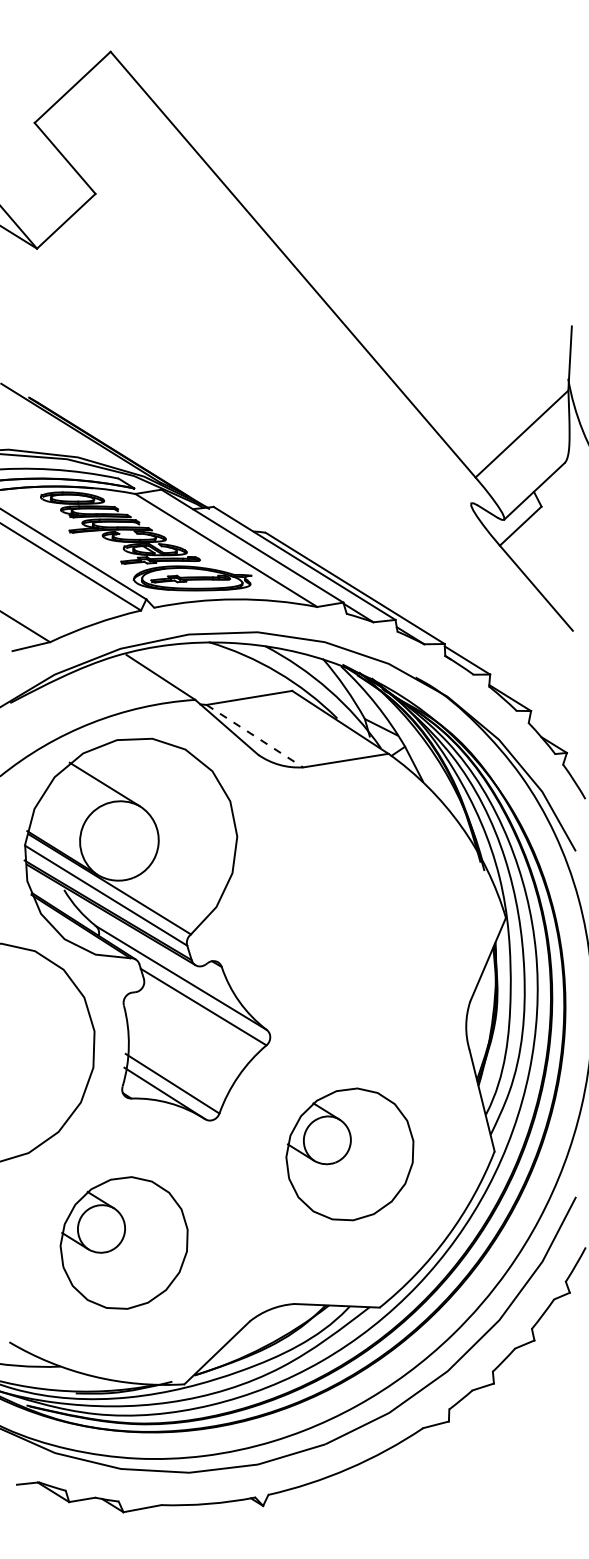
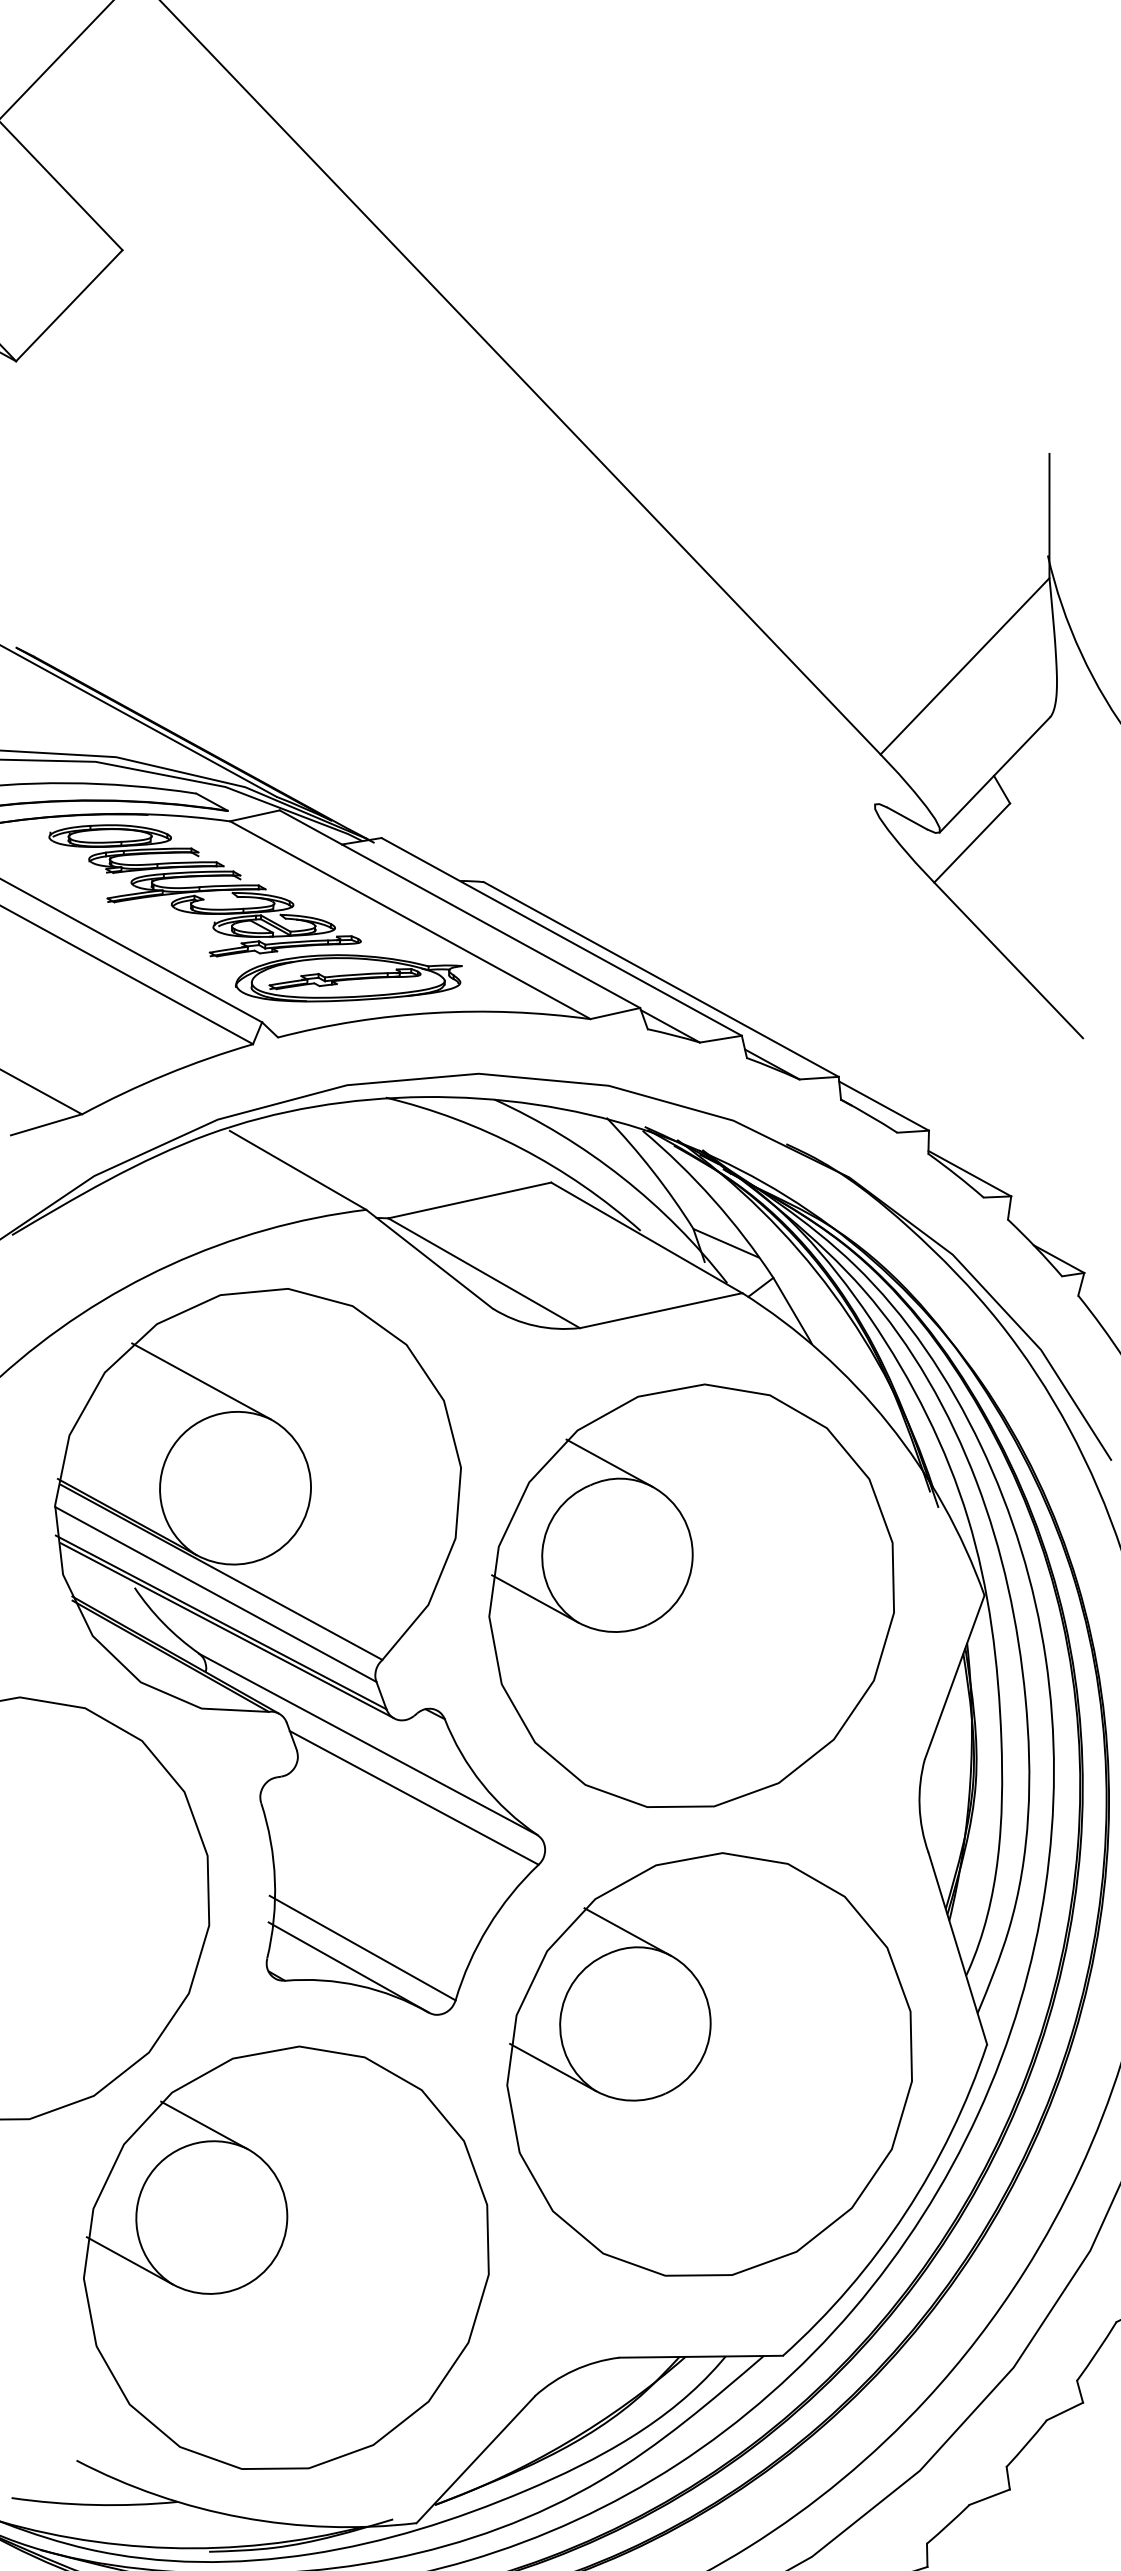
line: (254, 736) -> (483, 1273), dashed -> solid
part: (353, 909) -> (691, 1595), added
part: (349, 1154) -> (709, 2065), size x1.67
part: (123, 1242) -> (285, 2257), size x1.67

